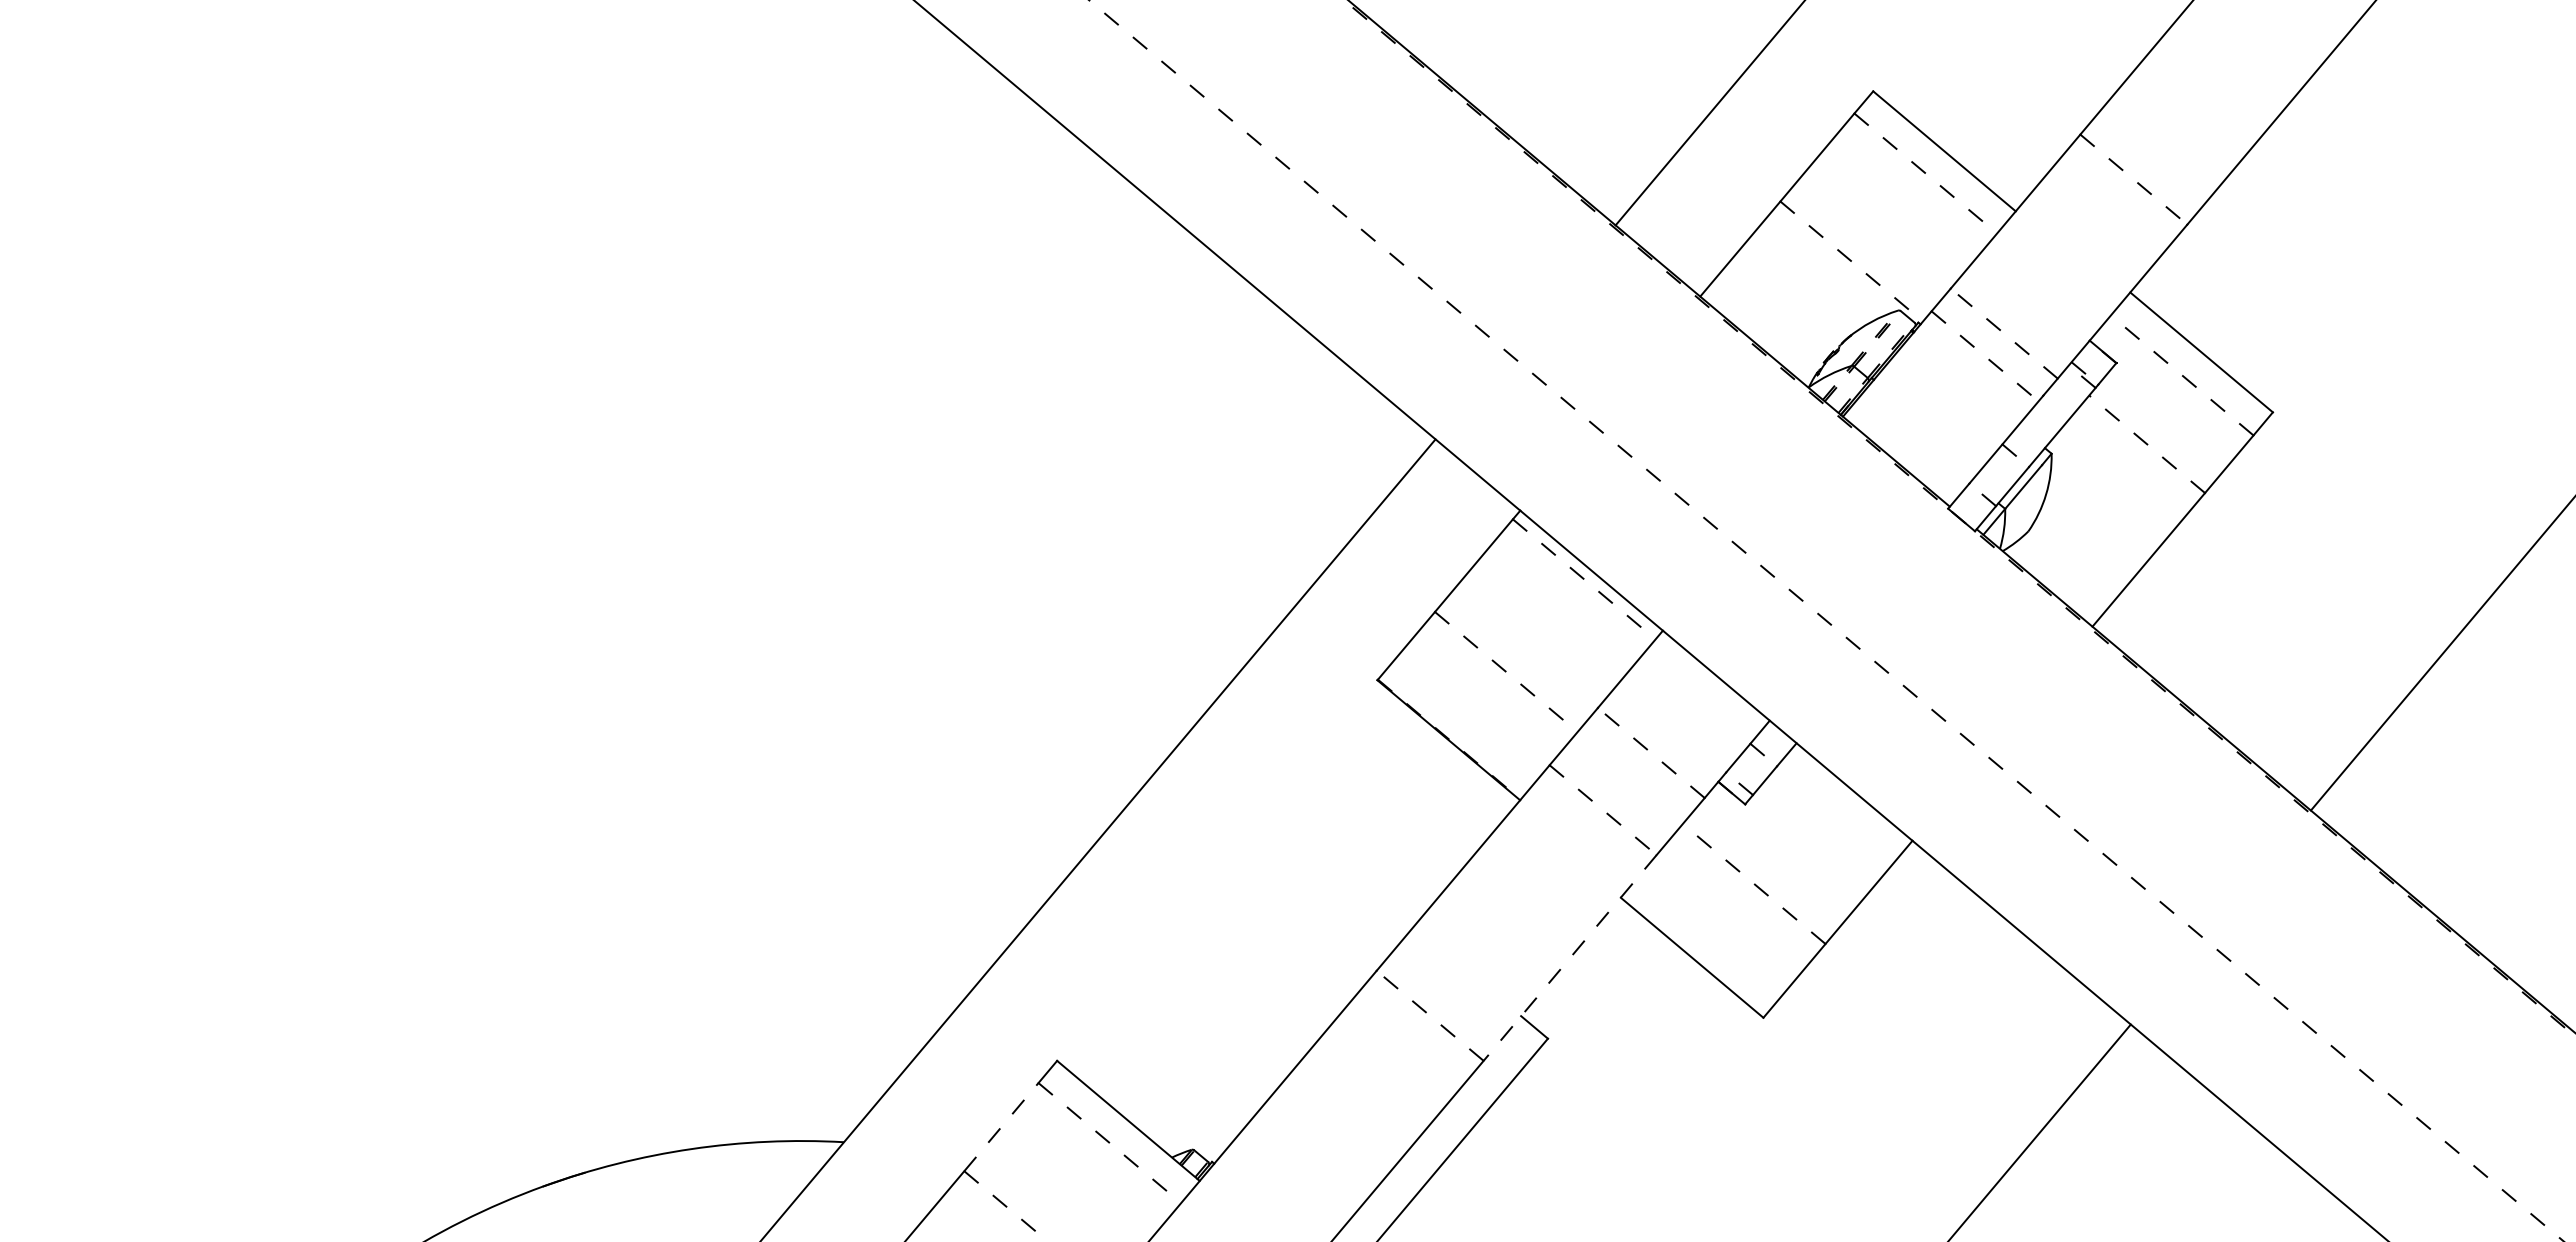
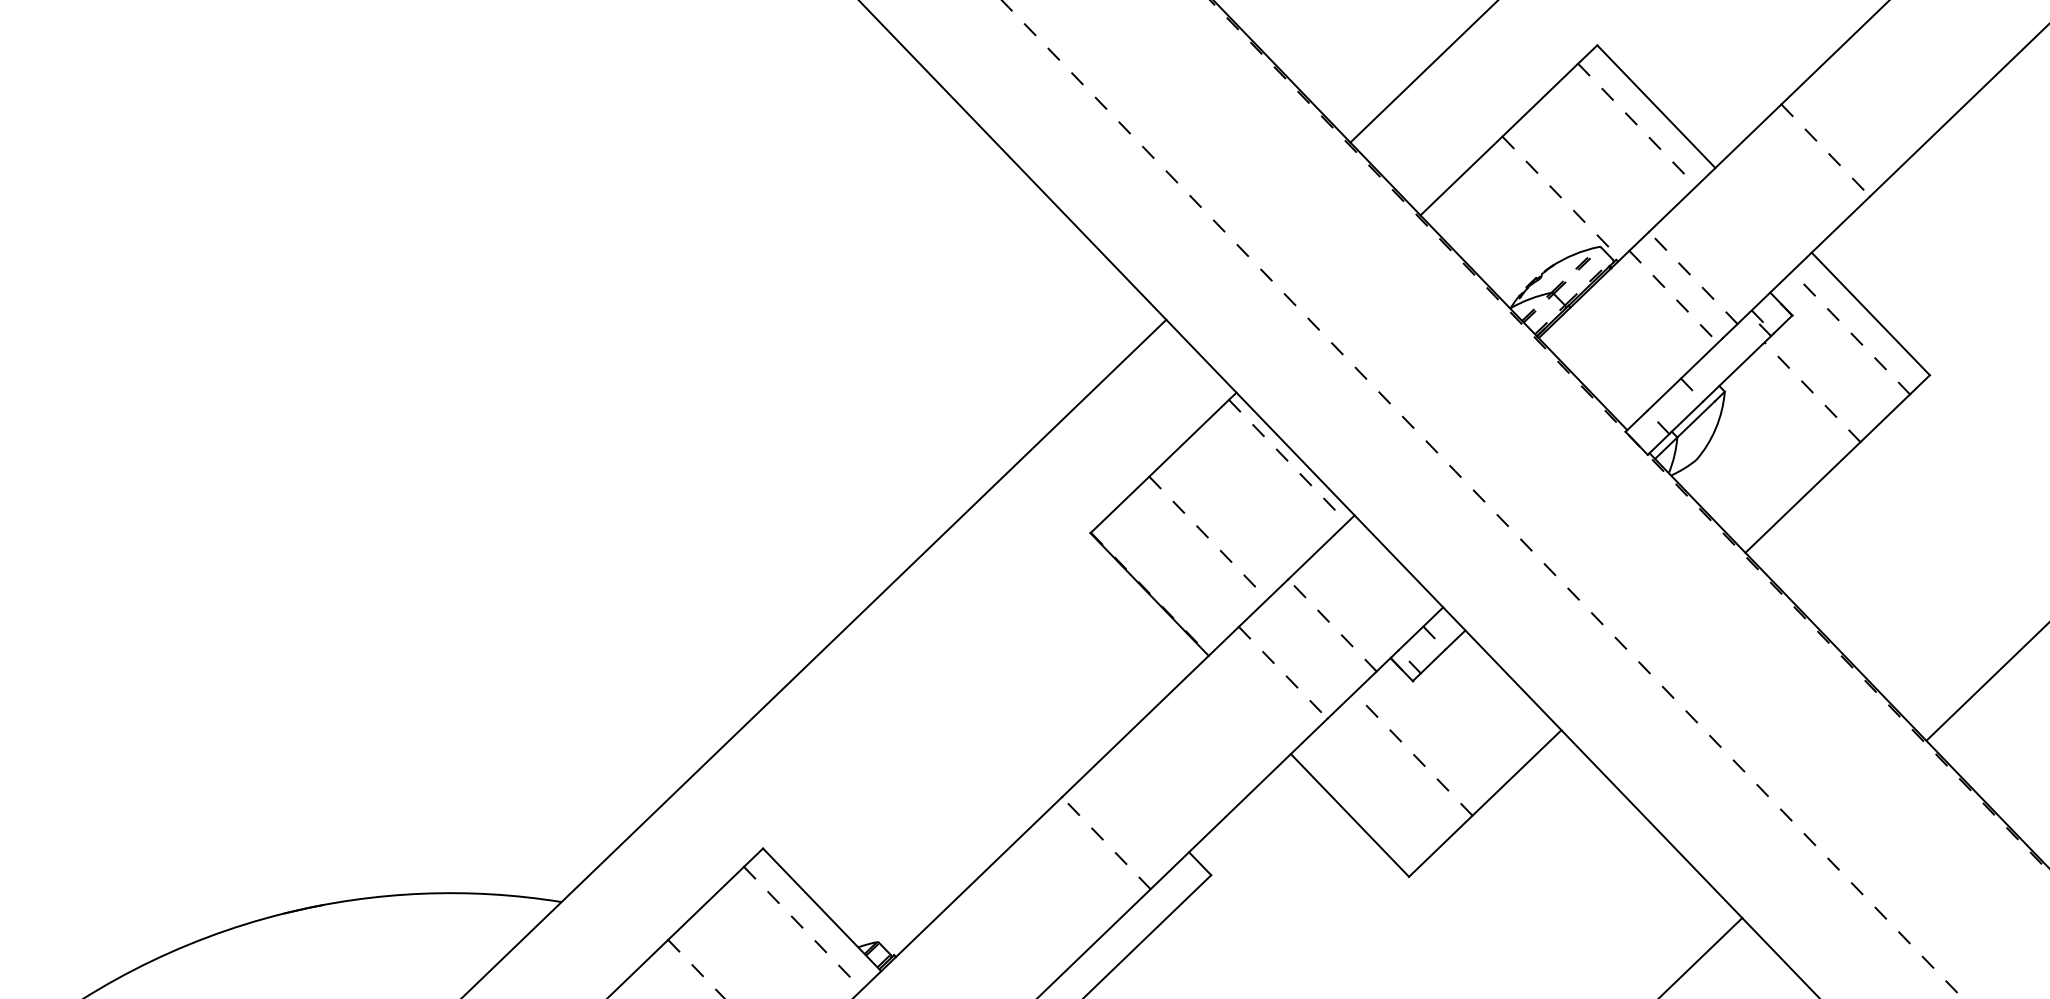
line: (1569, 958) -> (1238, 804), dashed -> solid
line: (1001, 1127) -> (706, 903), dashed -> solid

